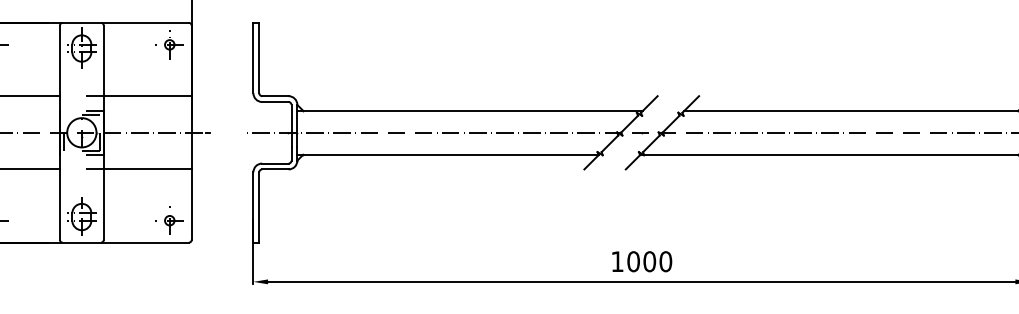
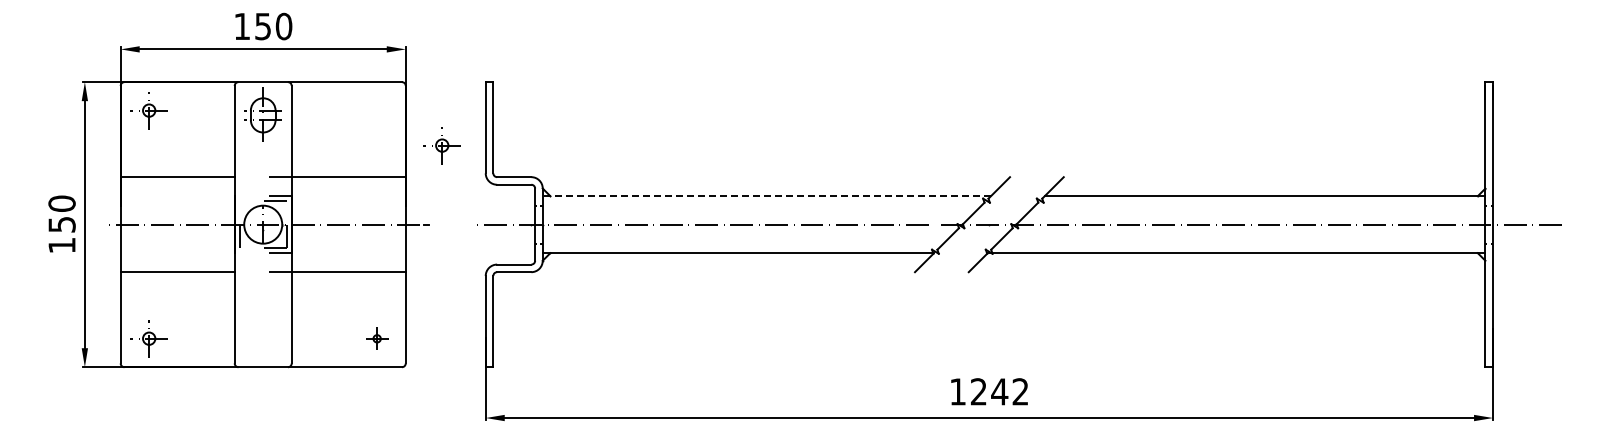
part: (169, 44) -> (441, 145), moved
line: (469, 111) -> (766, 196), solid -> dashed
part: (81, 215) -> (262, 332), removed
part: (169, 220) -> (376, 338), size x0.6
text: (649, 261) -> (999, 391), 1000 -> 1242

